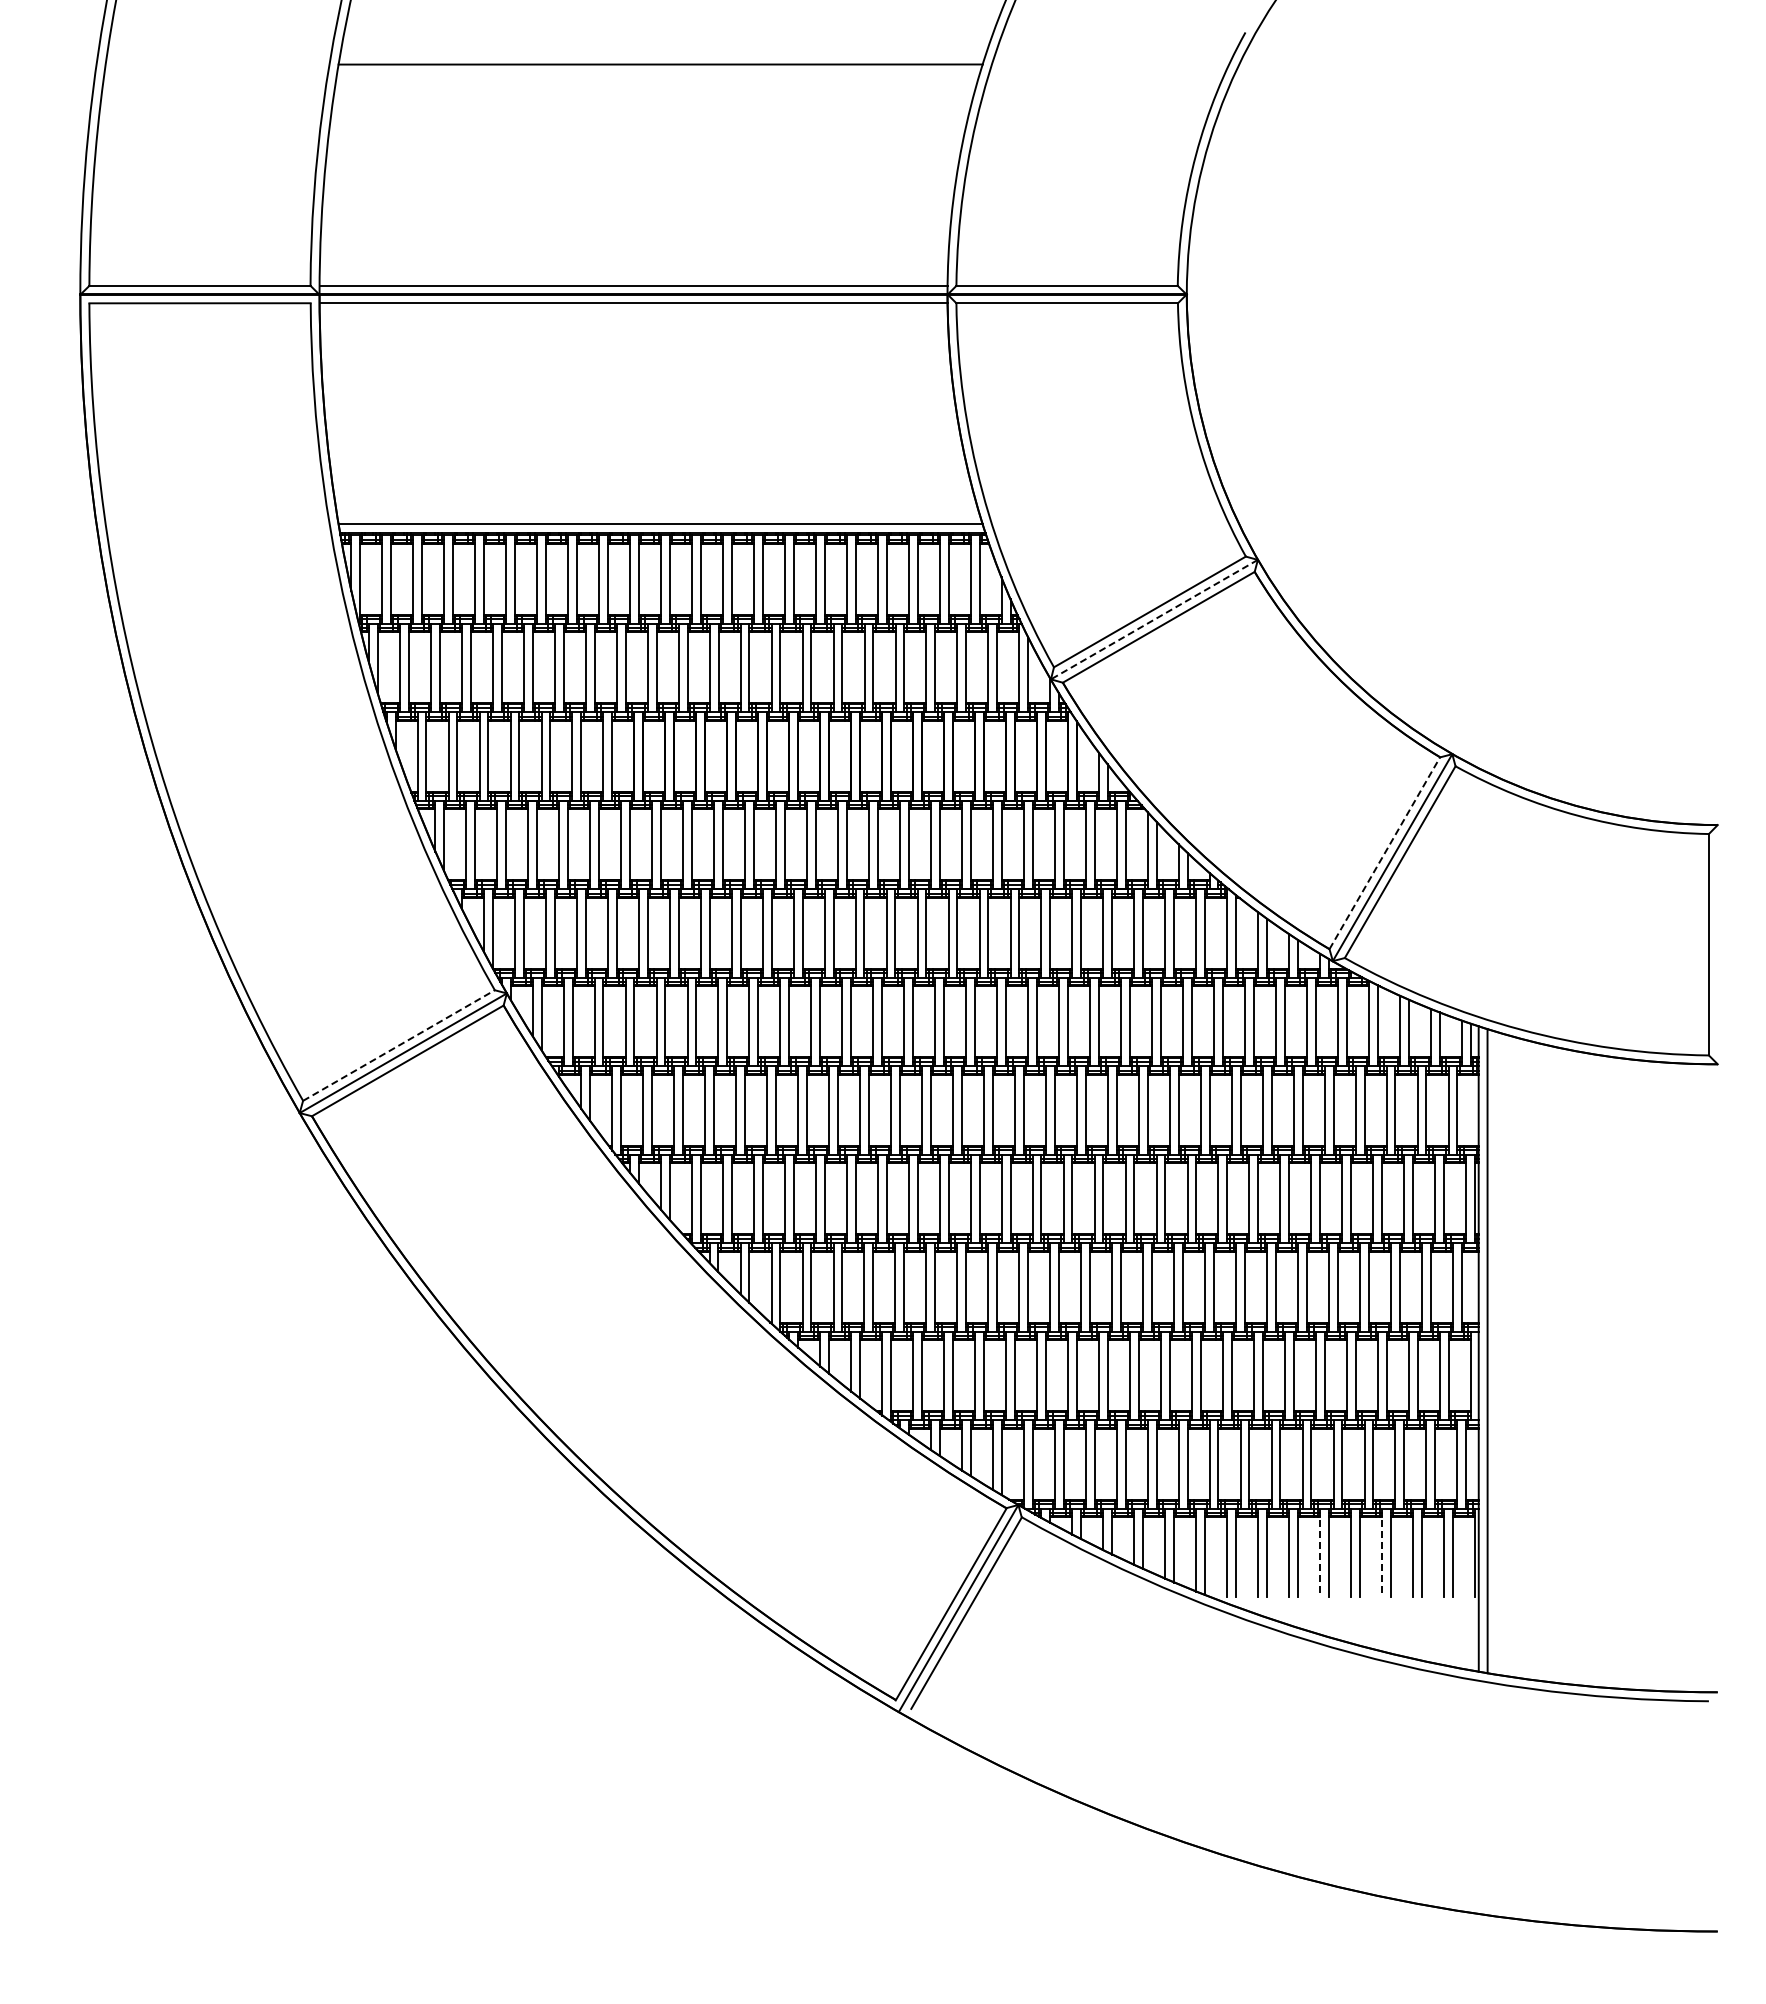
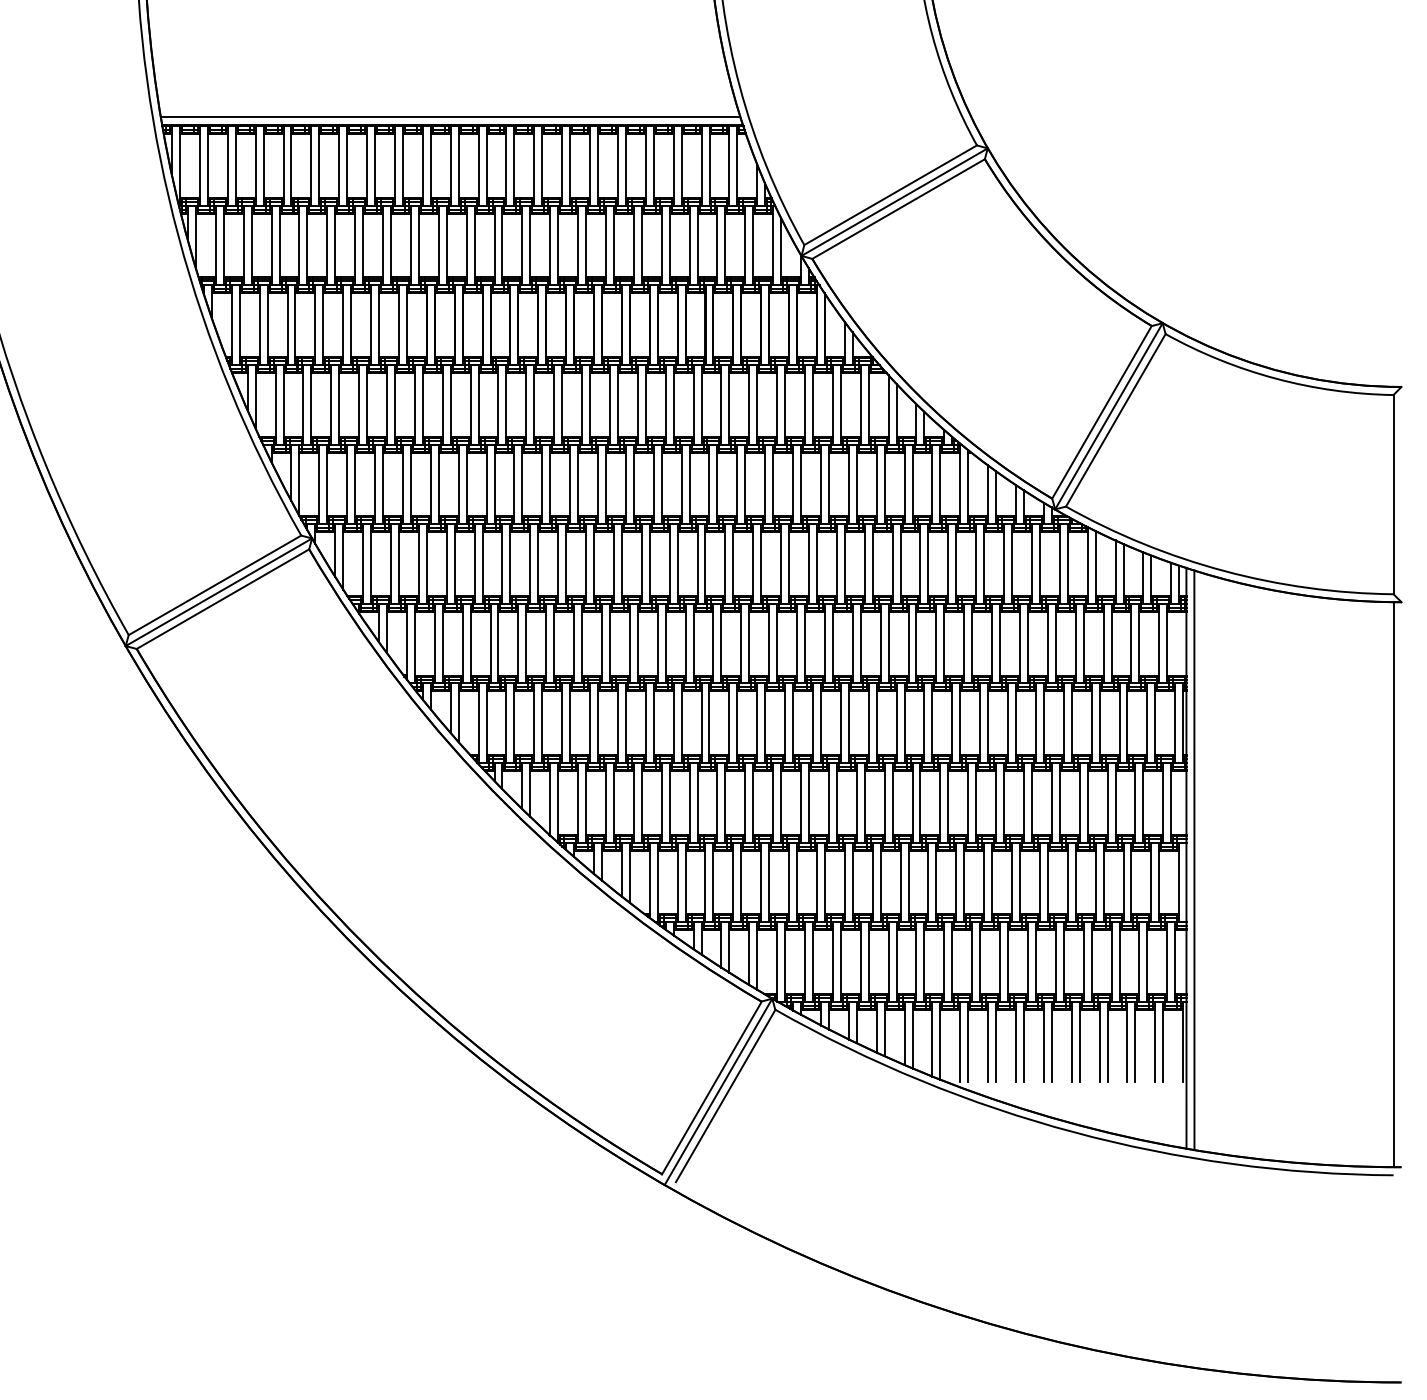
line: (1154, 619) -> (894, 202), dashed -> solid
line: (1384, 853) -> (1101, 412), dashed -> solid
line: (398, 1045) -> (214, 585), dashed -> solid
line: (1708, 1378) -> (1393, 884), added
line: (1320, 1553) -> (1044, 1042), dashed -> solid
line: (1382, 1553) -> (1099, 1042), dashed -> solid

